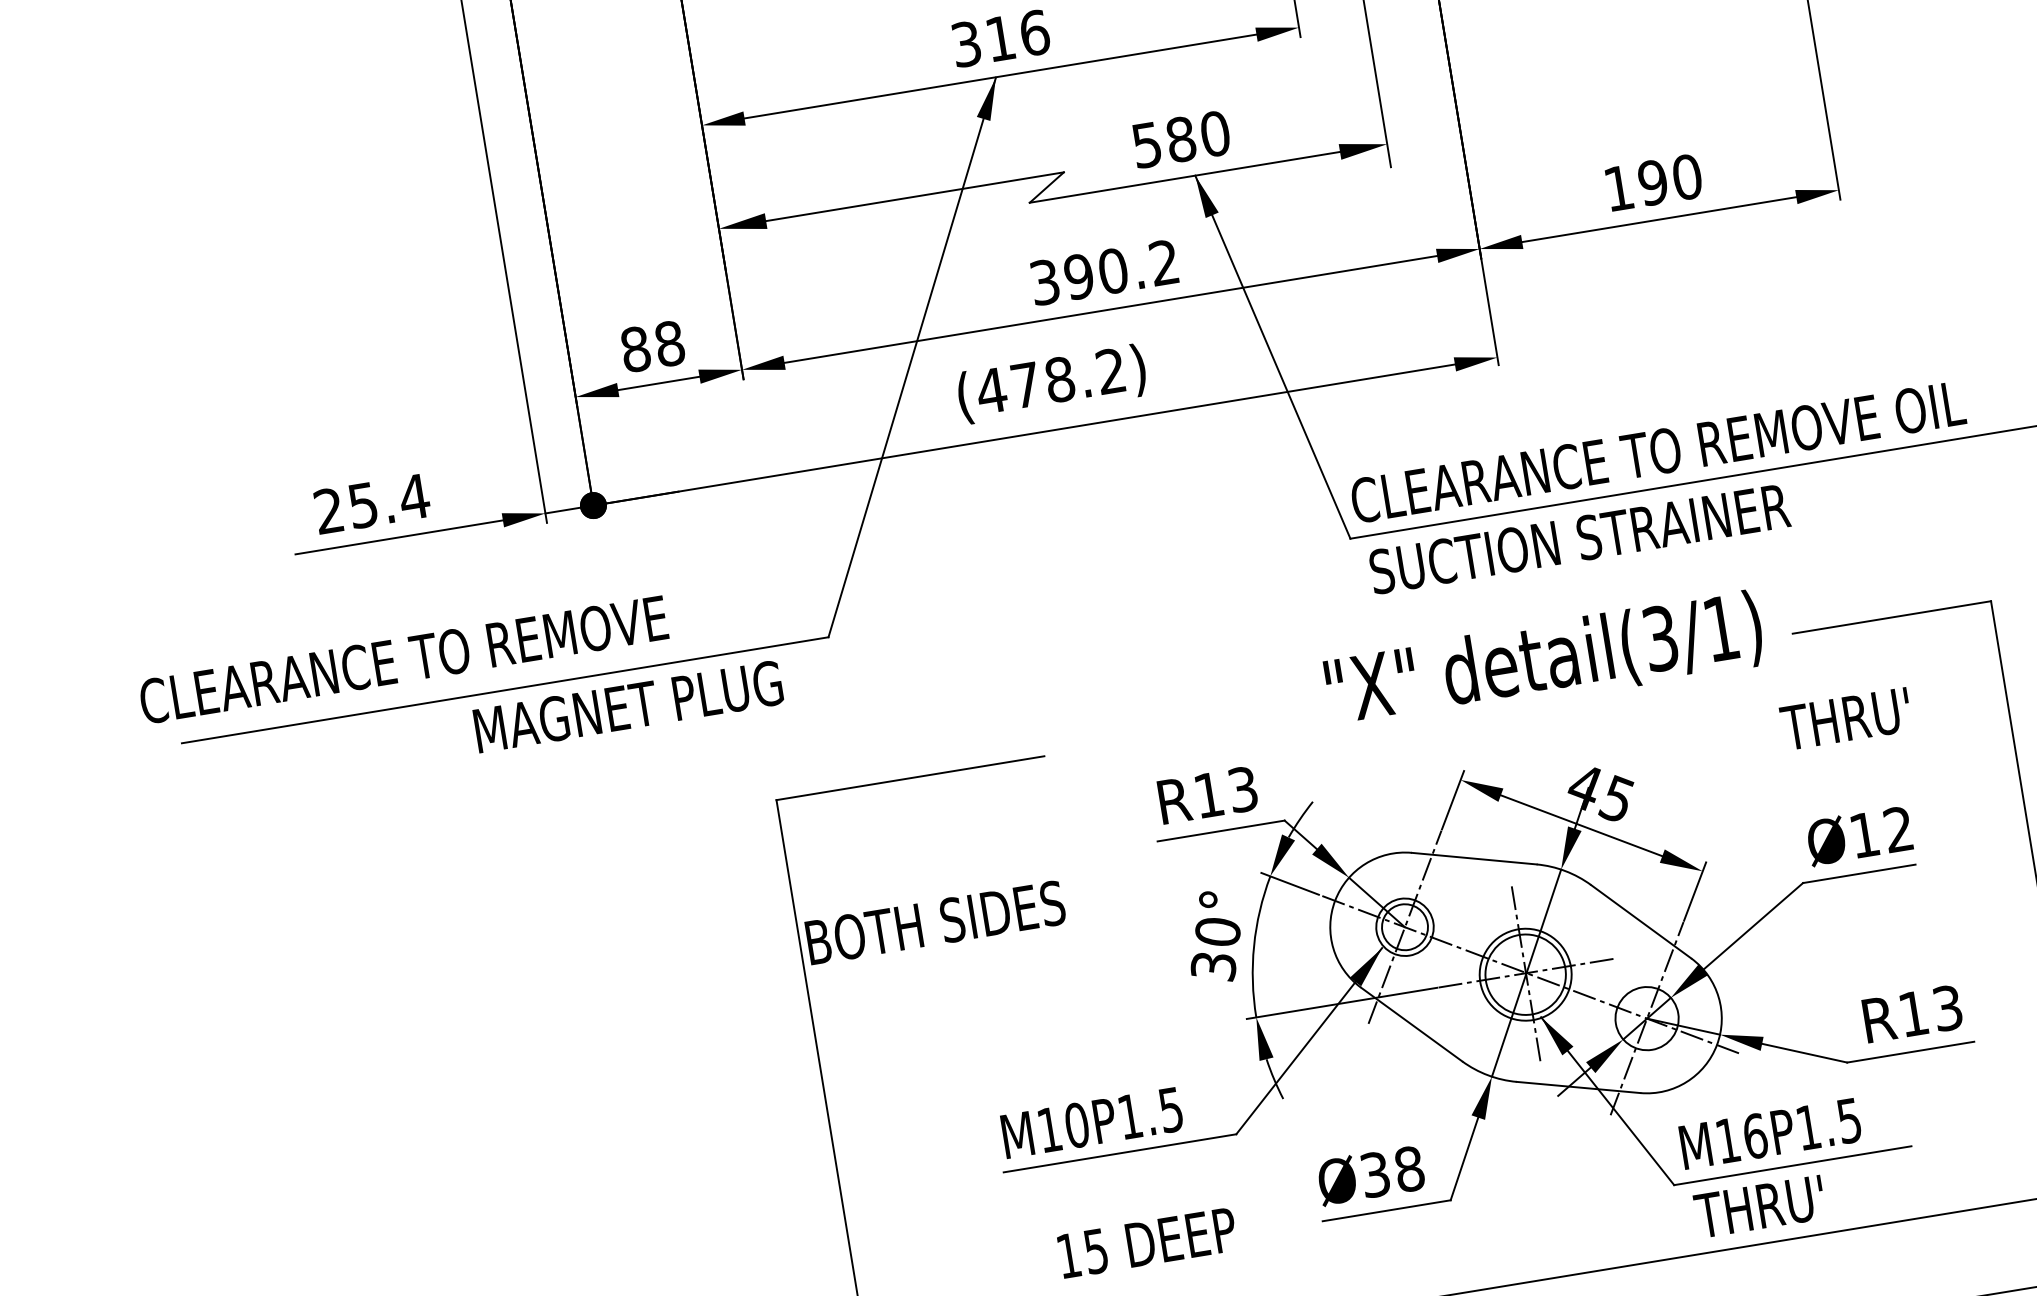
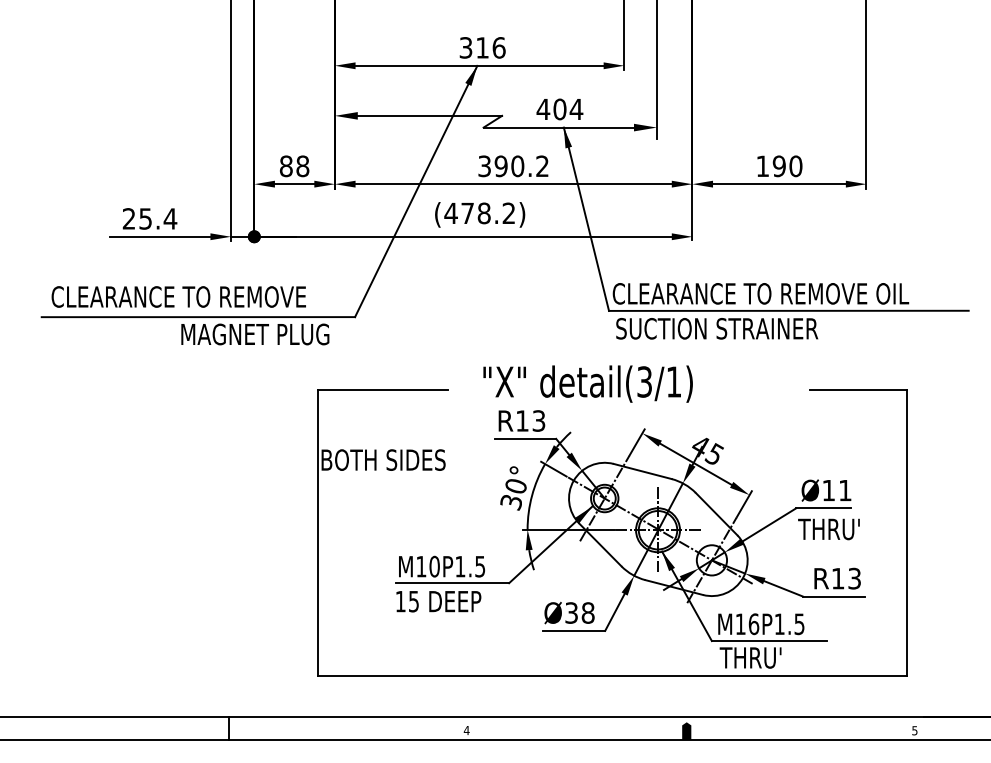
text: (1180, 139) -> (559, 109), 580 -> 404
text: (402, 659) -> (178, 296), moved
text: (1543, 660) -> (587, 383), moved
text: (1845, 719) -> (828, 529), moved
text: (1898, 827) -> (845, 489), Ø12 -> Ø11
text: (1146, 1242) -> (438, 601), moved

